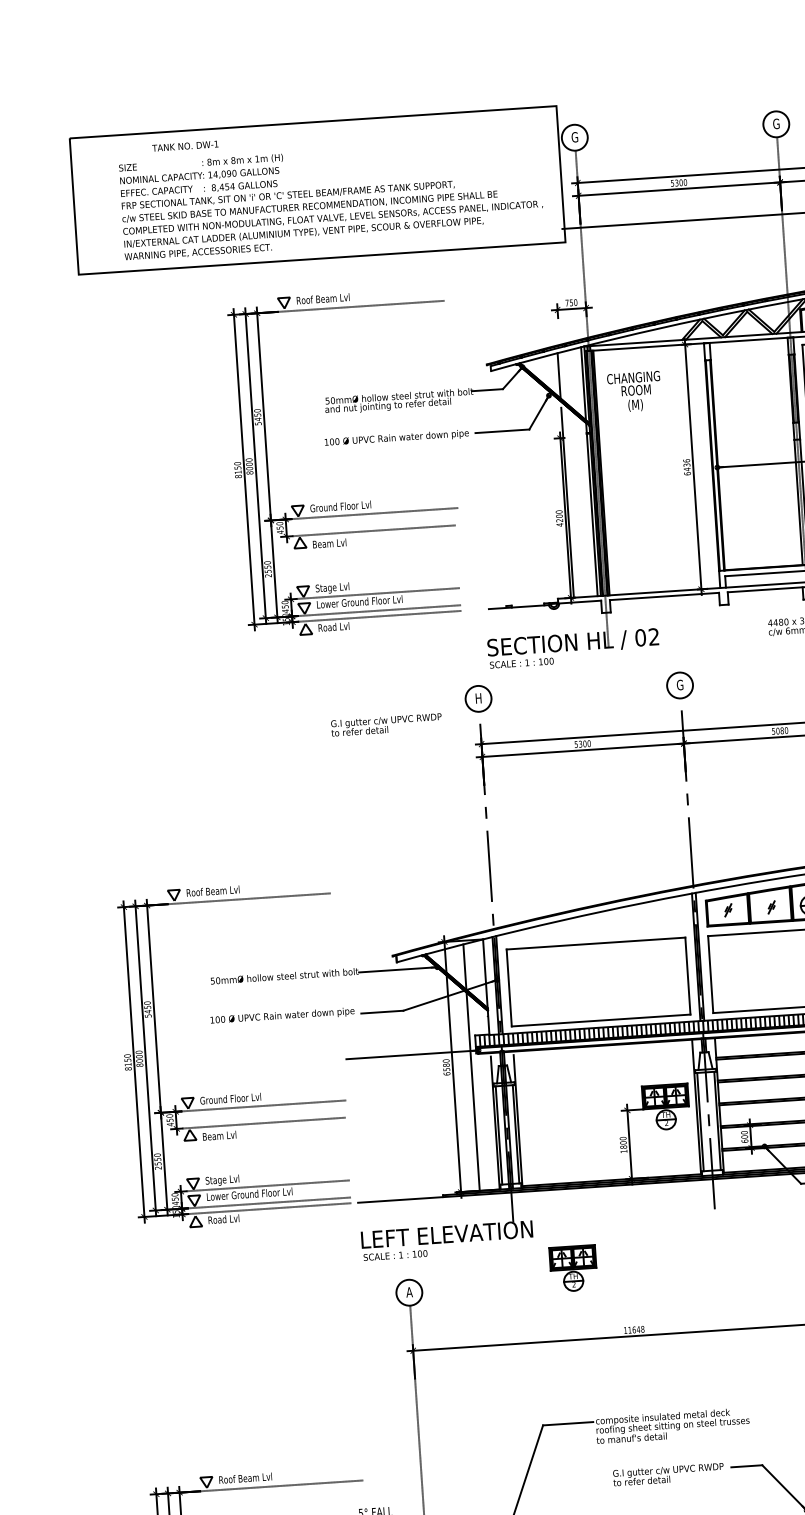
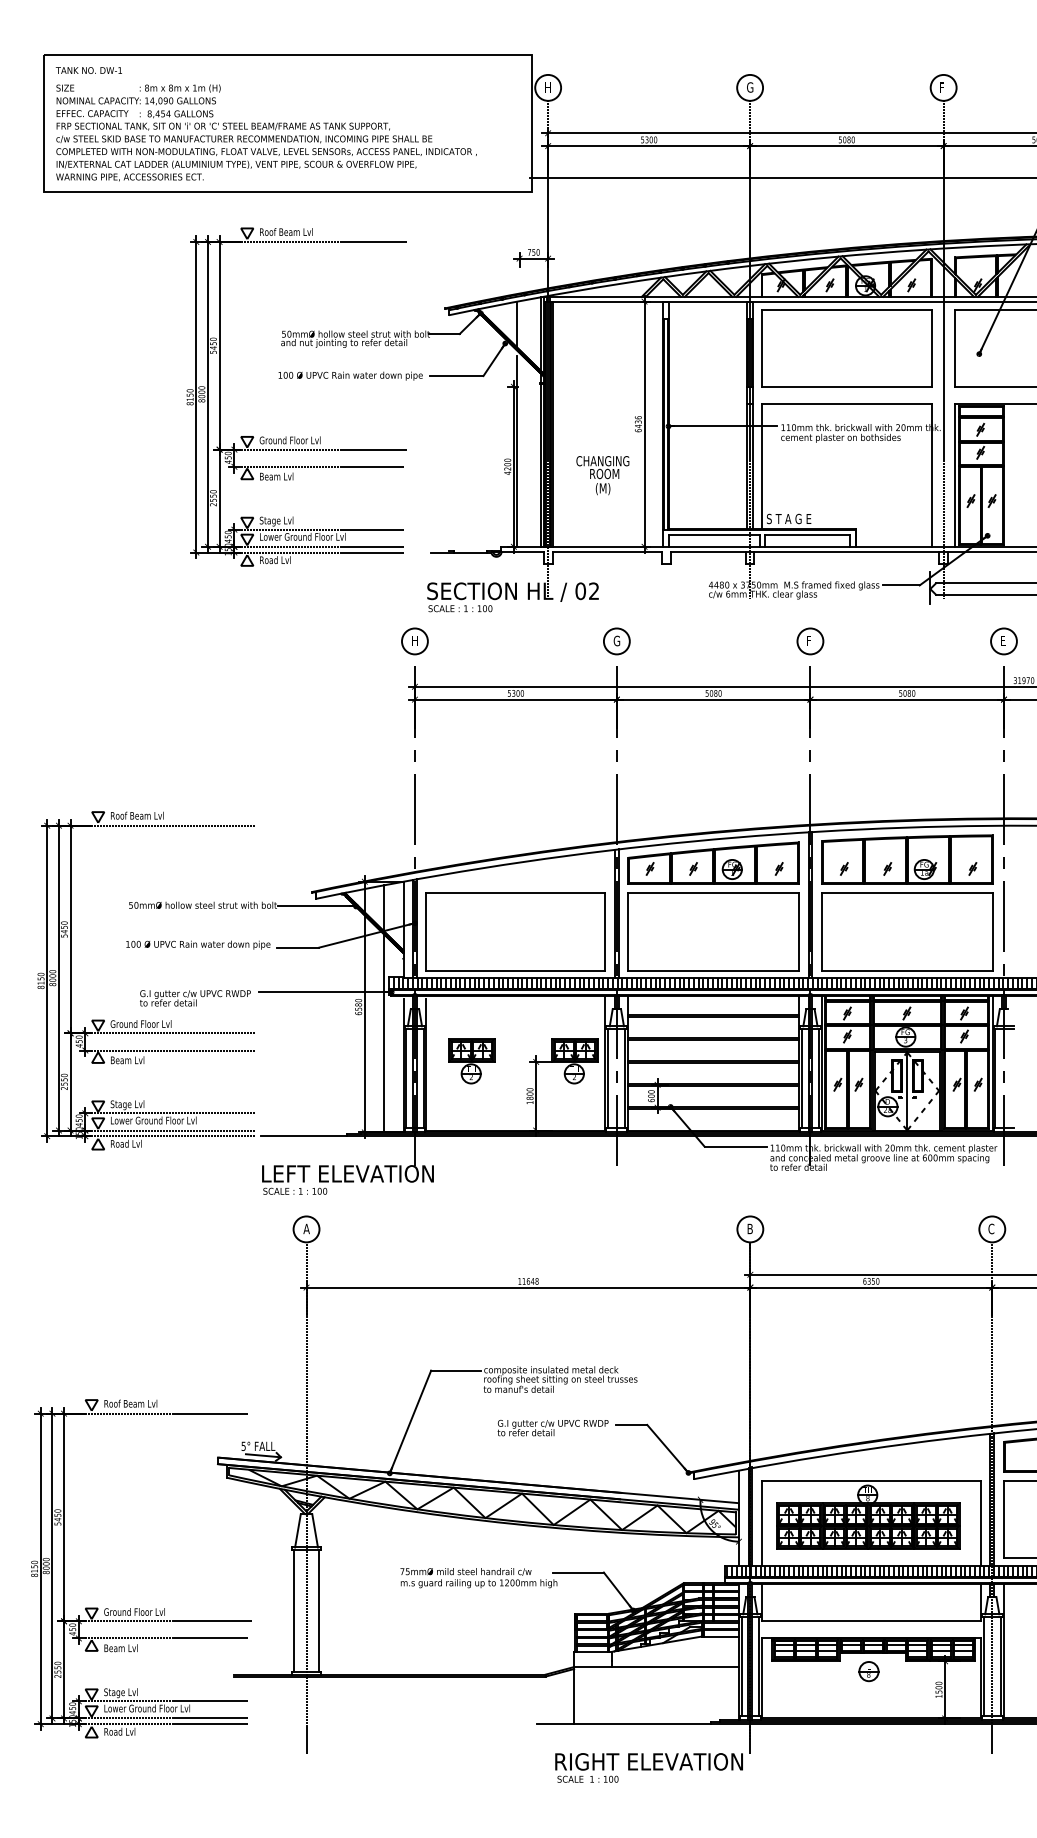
text: (575, 137) -> (548, 87), G -> H
text: (184, 146) -> (88, 70), moved
text: (331, 198) -> (266, 132), moved
text: (634, 391) -> (602, 475), moved
text: (386, 725) -> (195, 998), moved
part: (573, 1268) -> (471, 1061), moved

